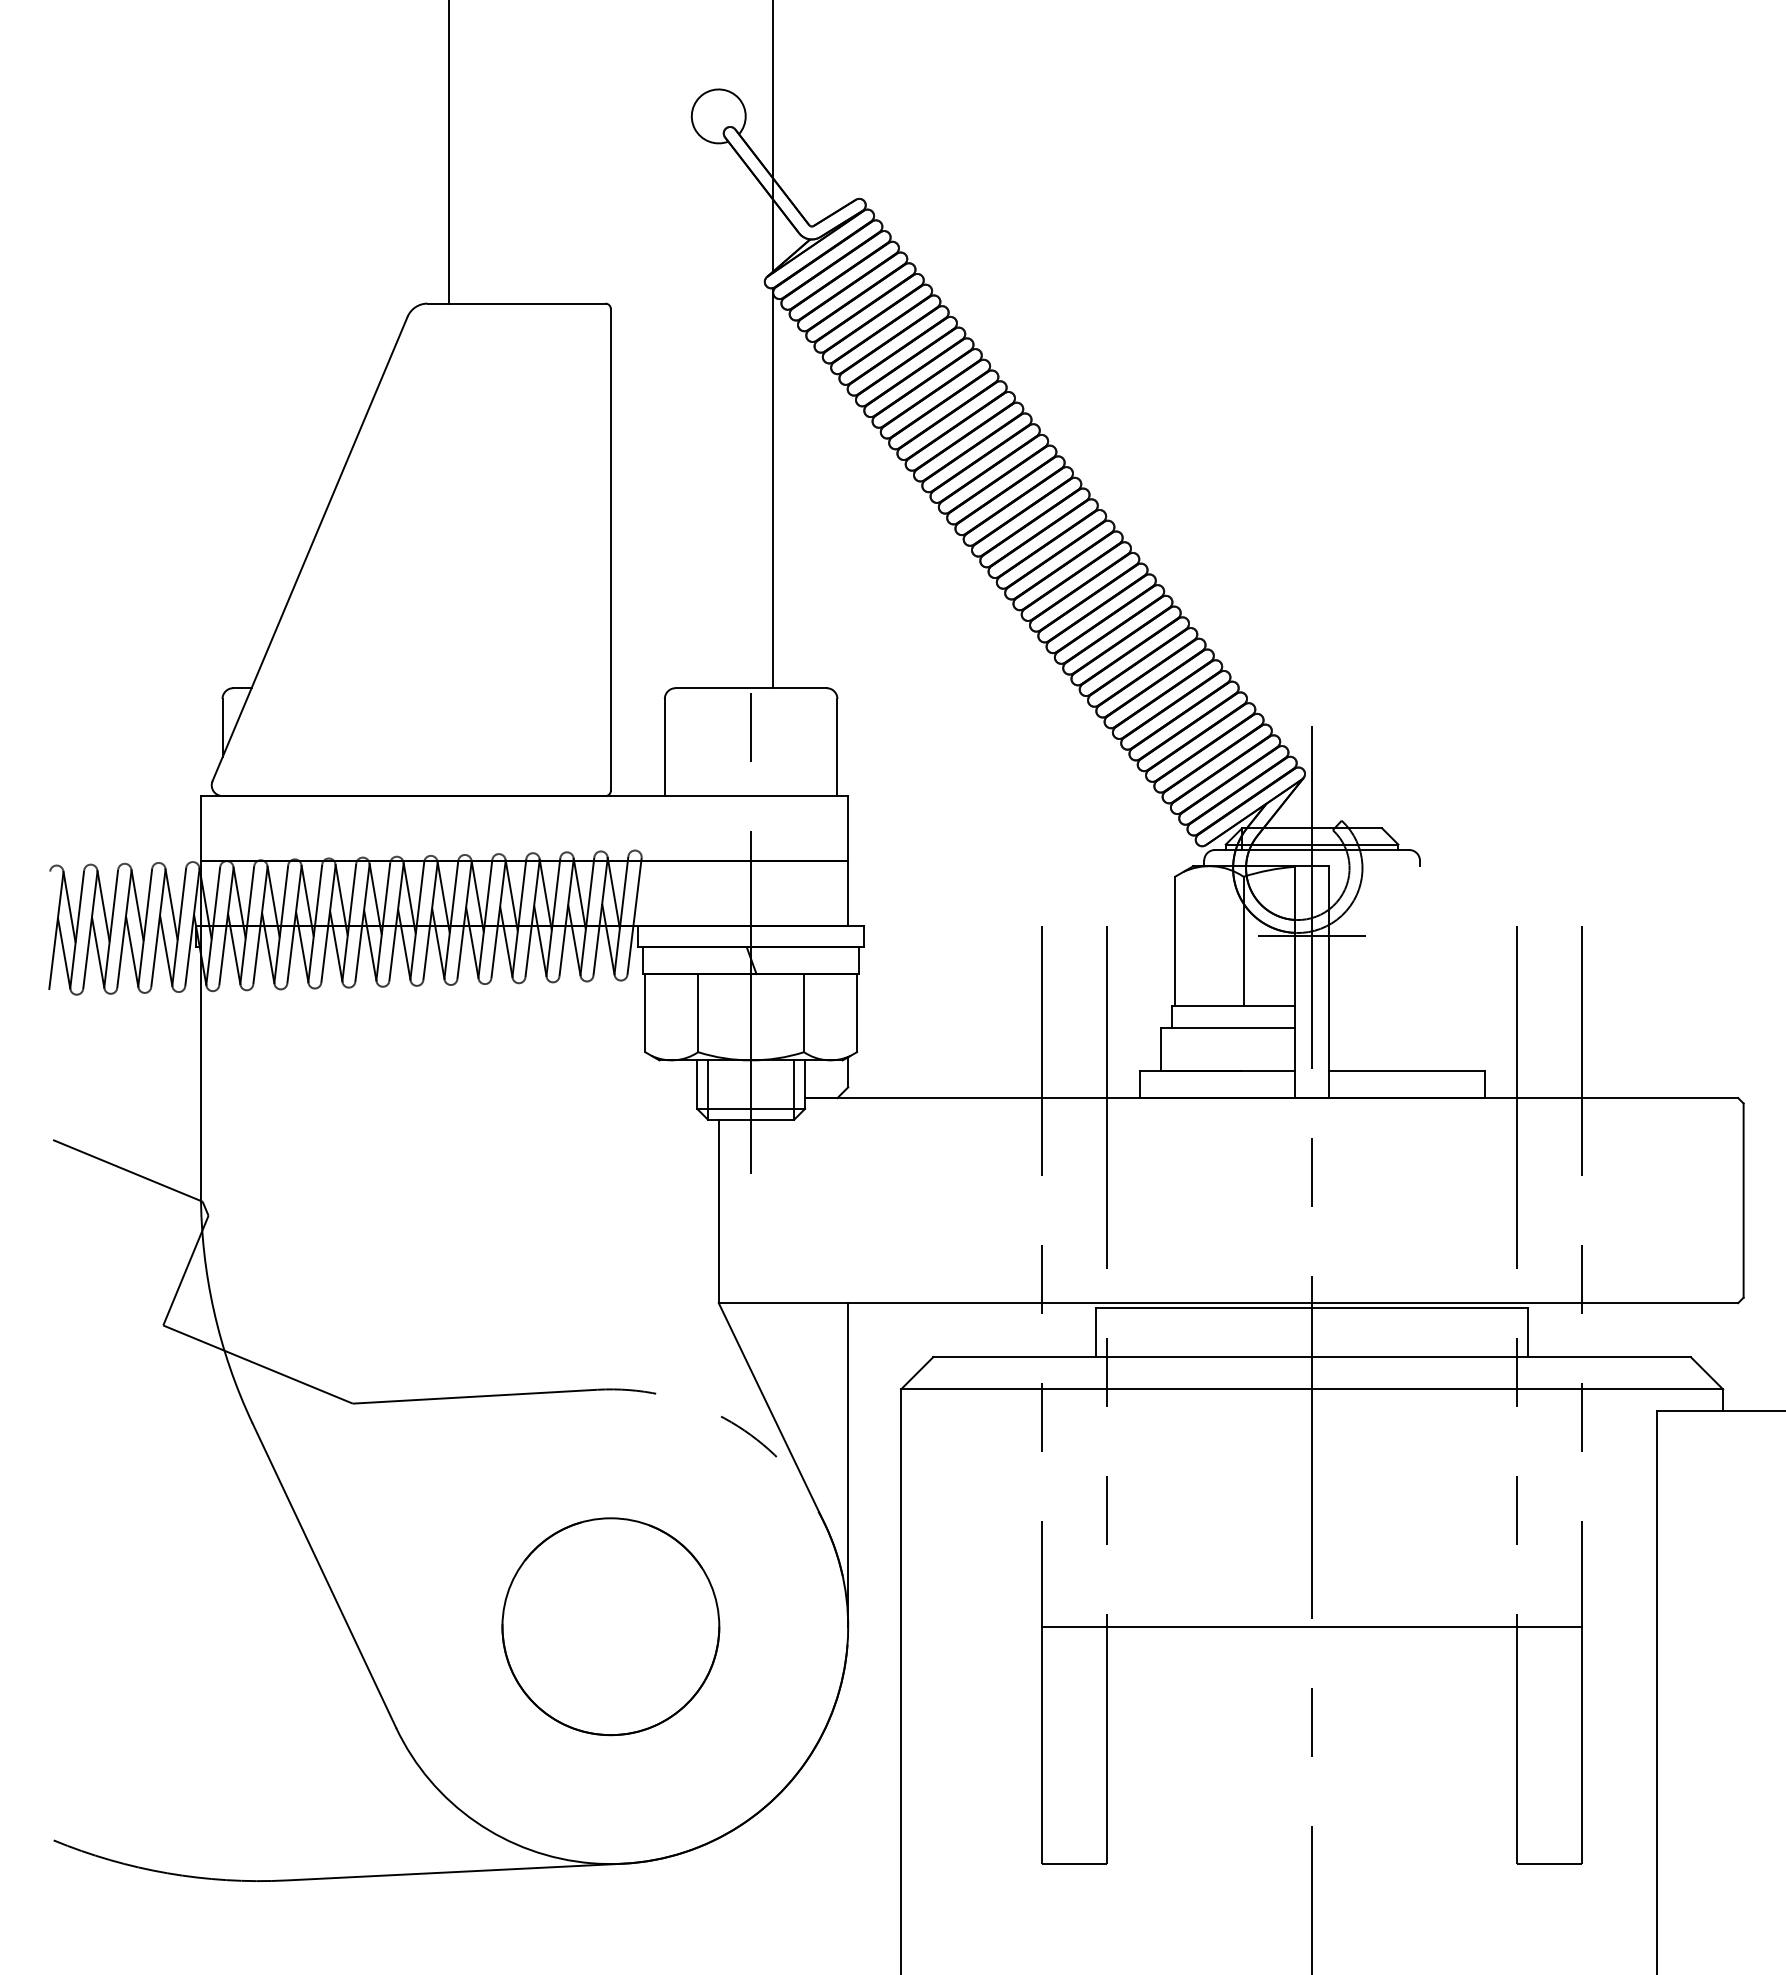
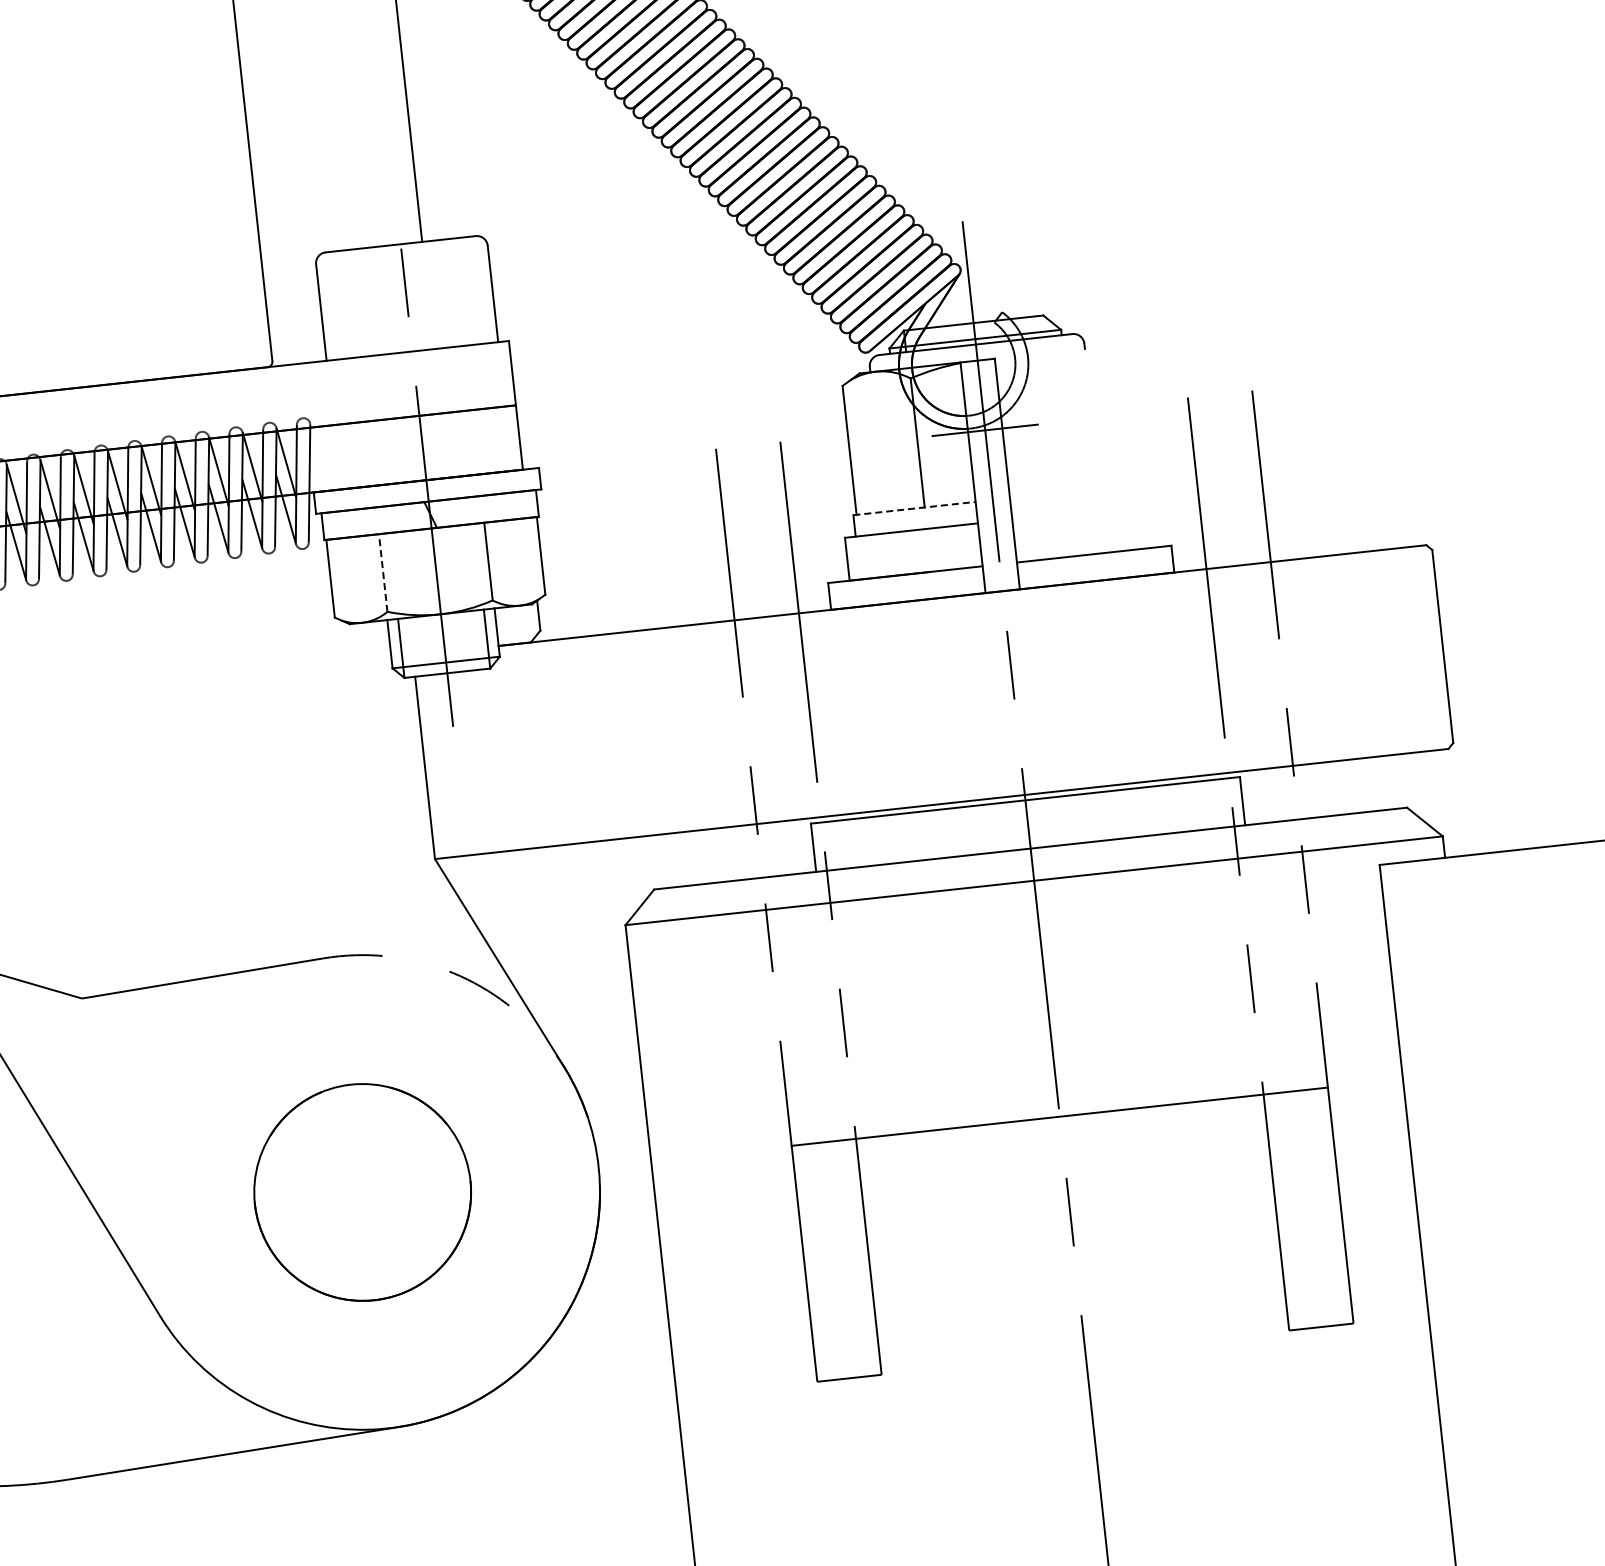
line: (1233, 1006) -> (914, 508), solid -> dashed
line: (698, 1012) -> (383, 572), solid -> dashed
line: (848, 1464) -> (581, 1005), removed

